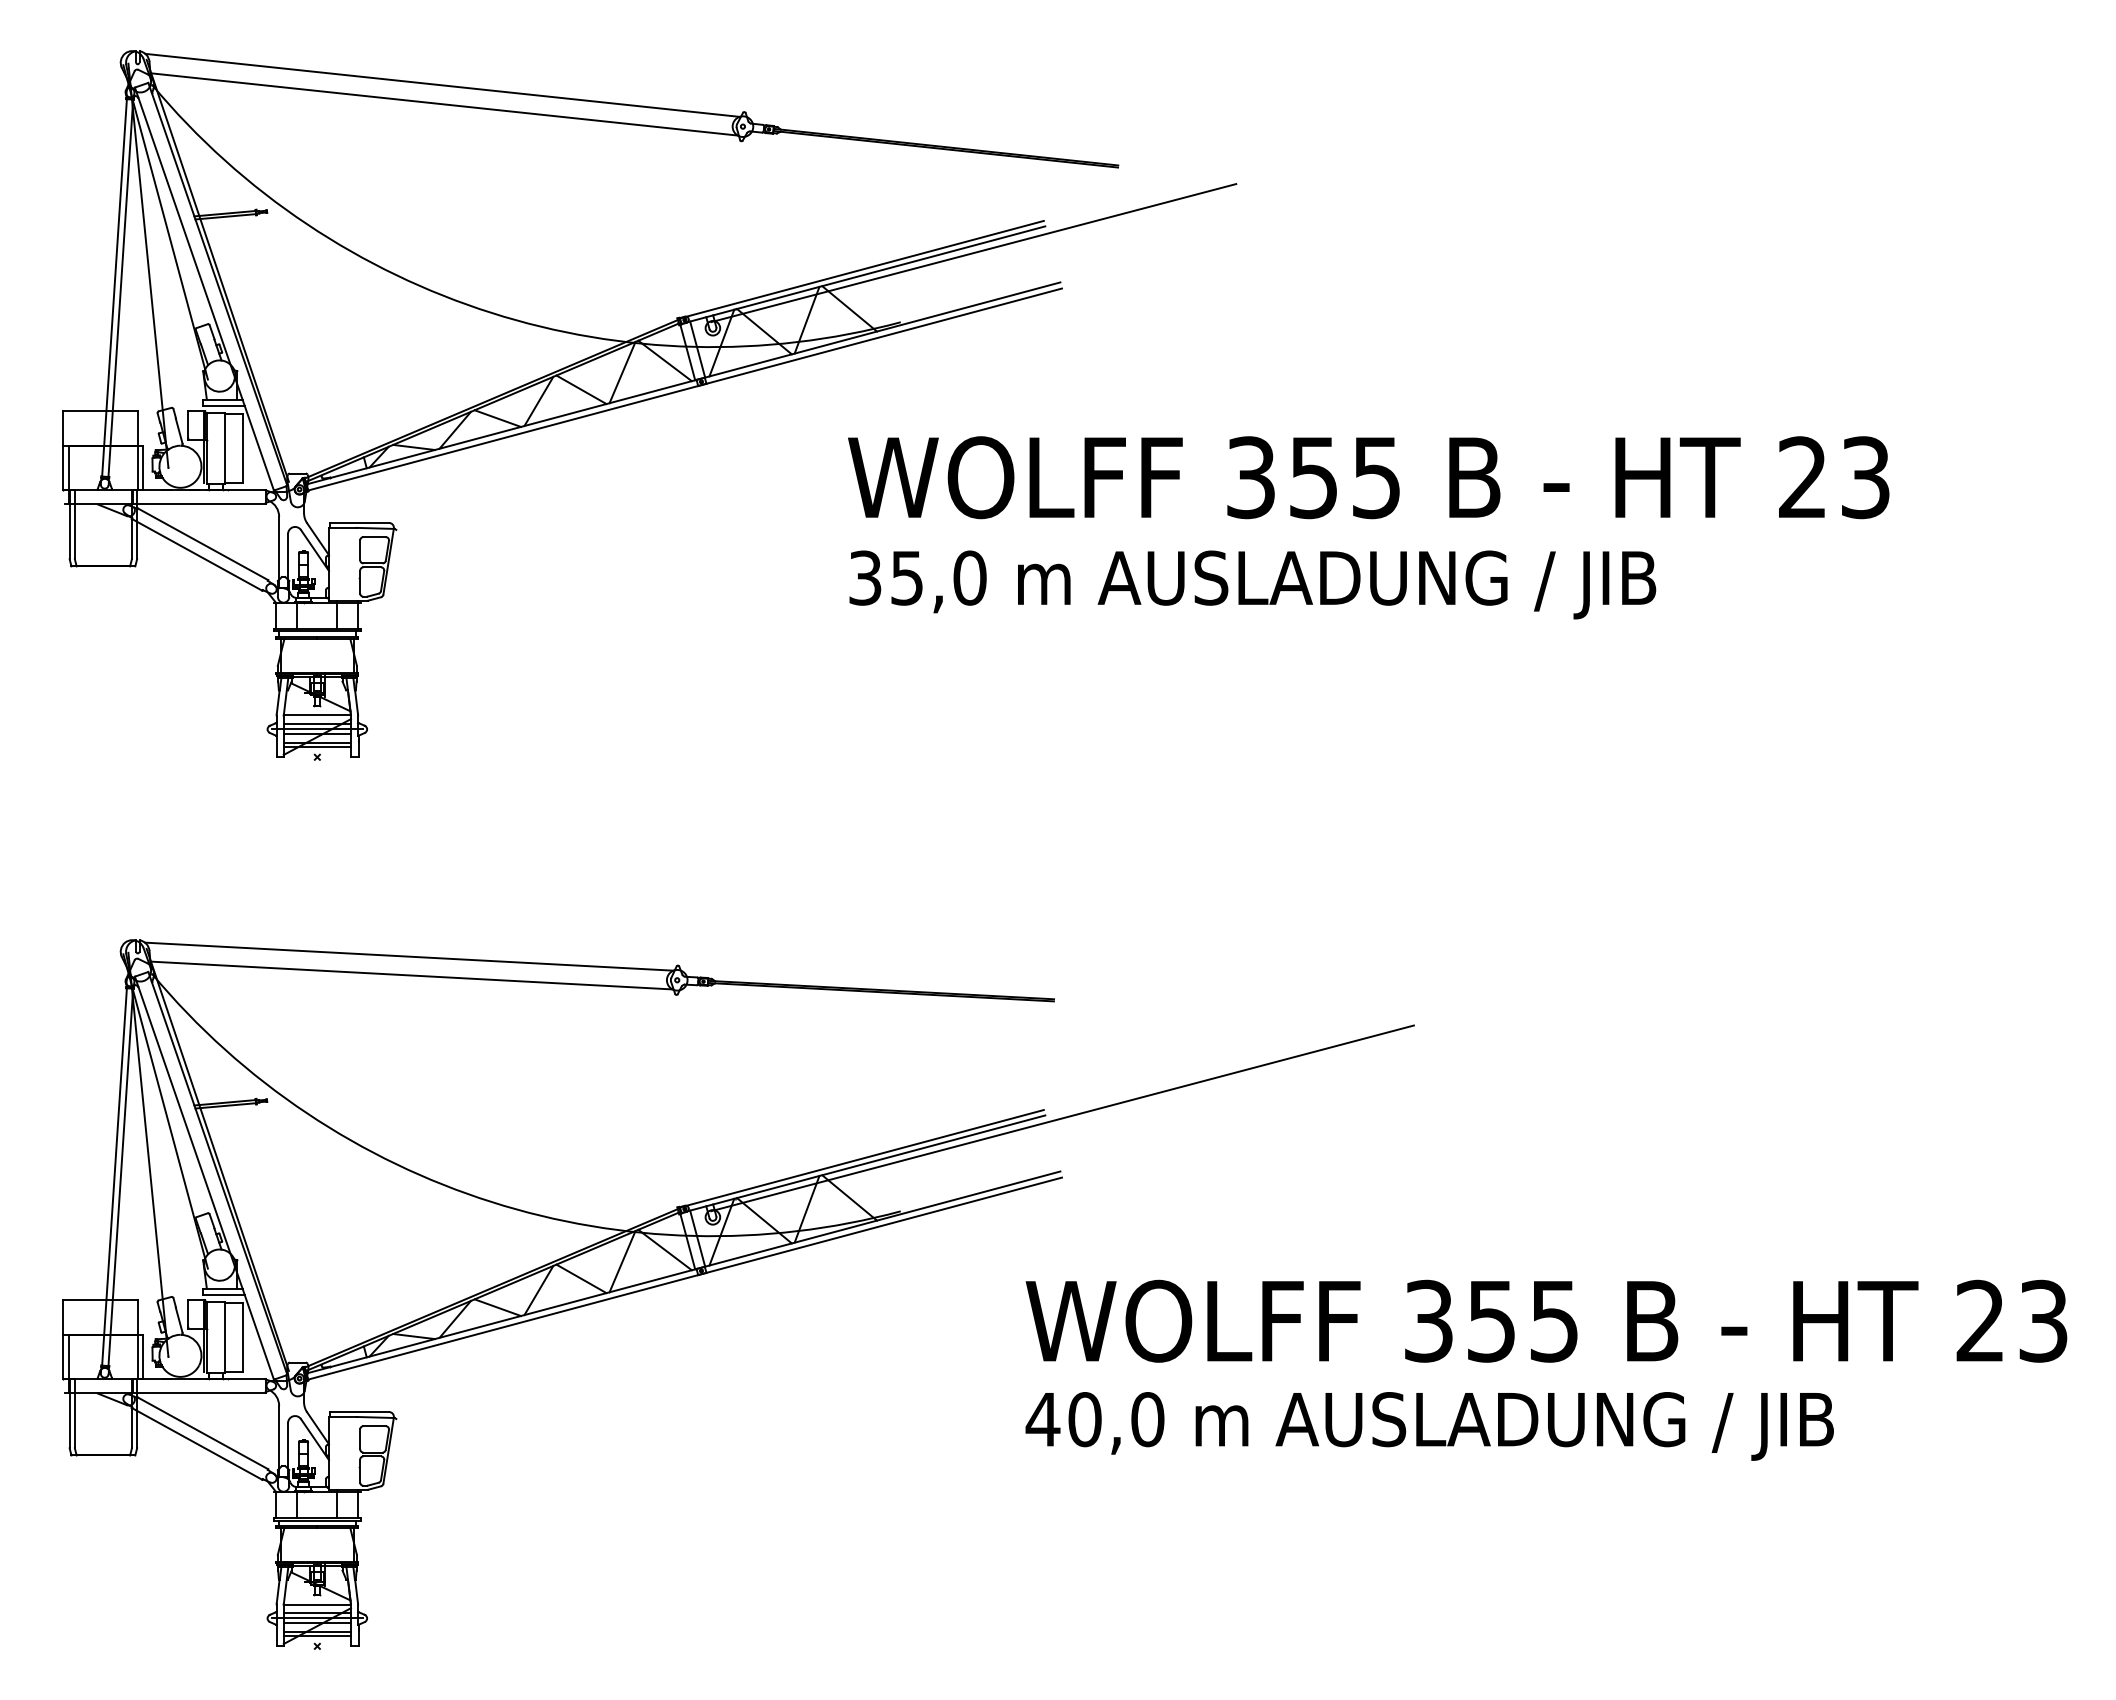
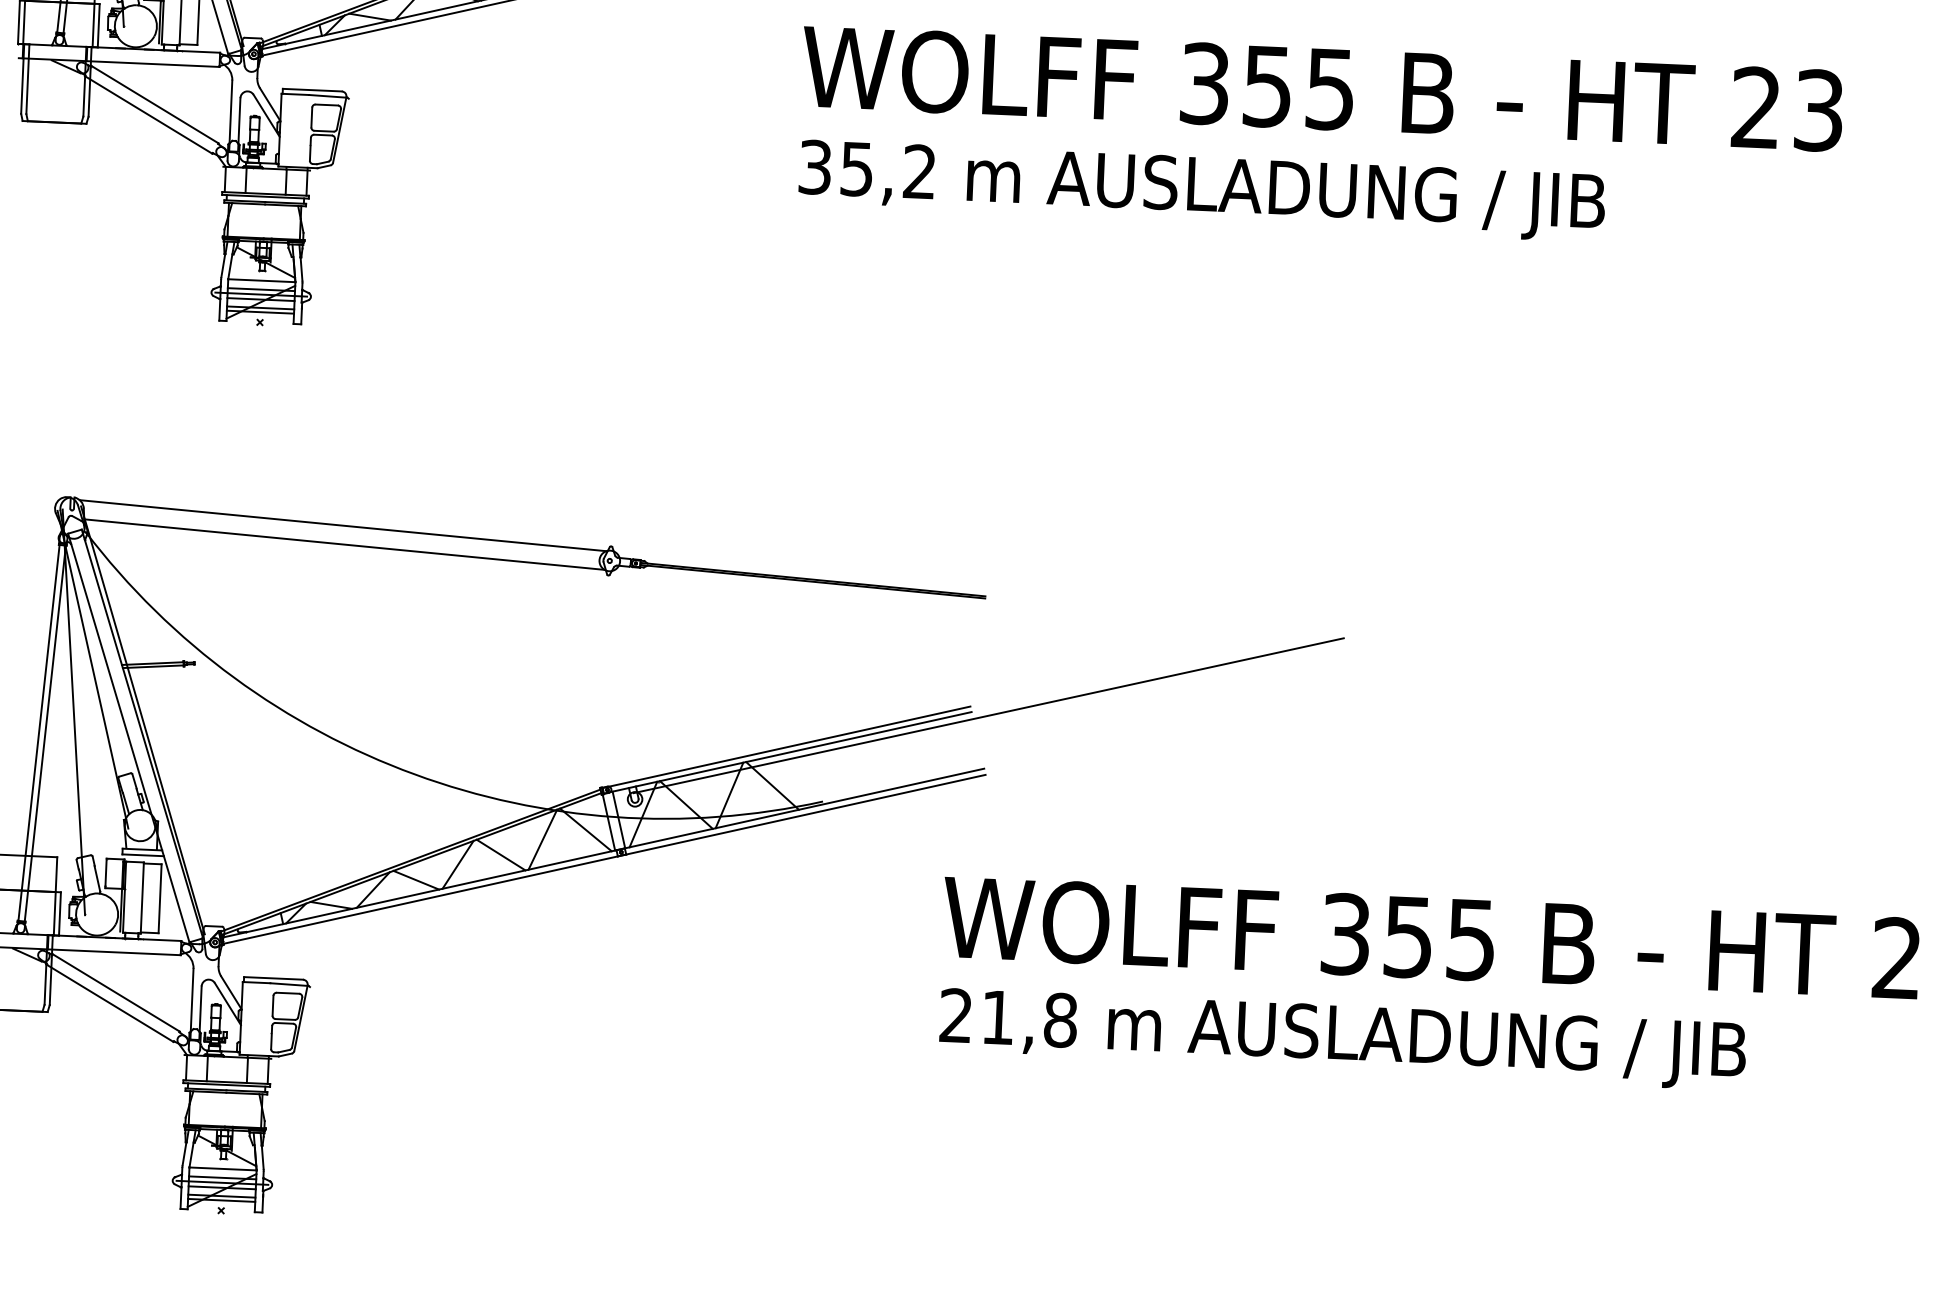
text: (969, 577) -> (919, 171), 35,0 -> 35,2
text: (1094, 1419) -> (1007, 1017), 40,0 -> 21,8

